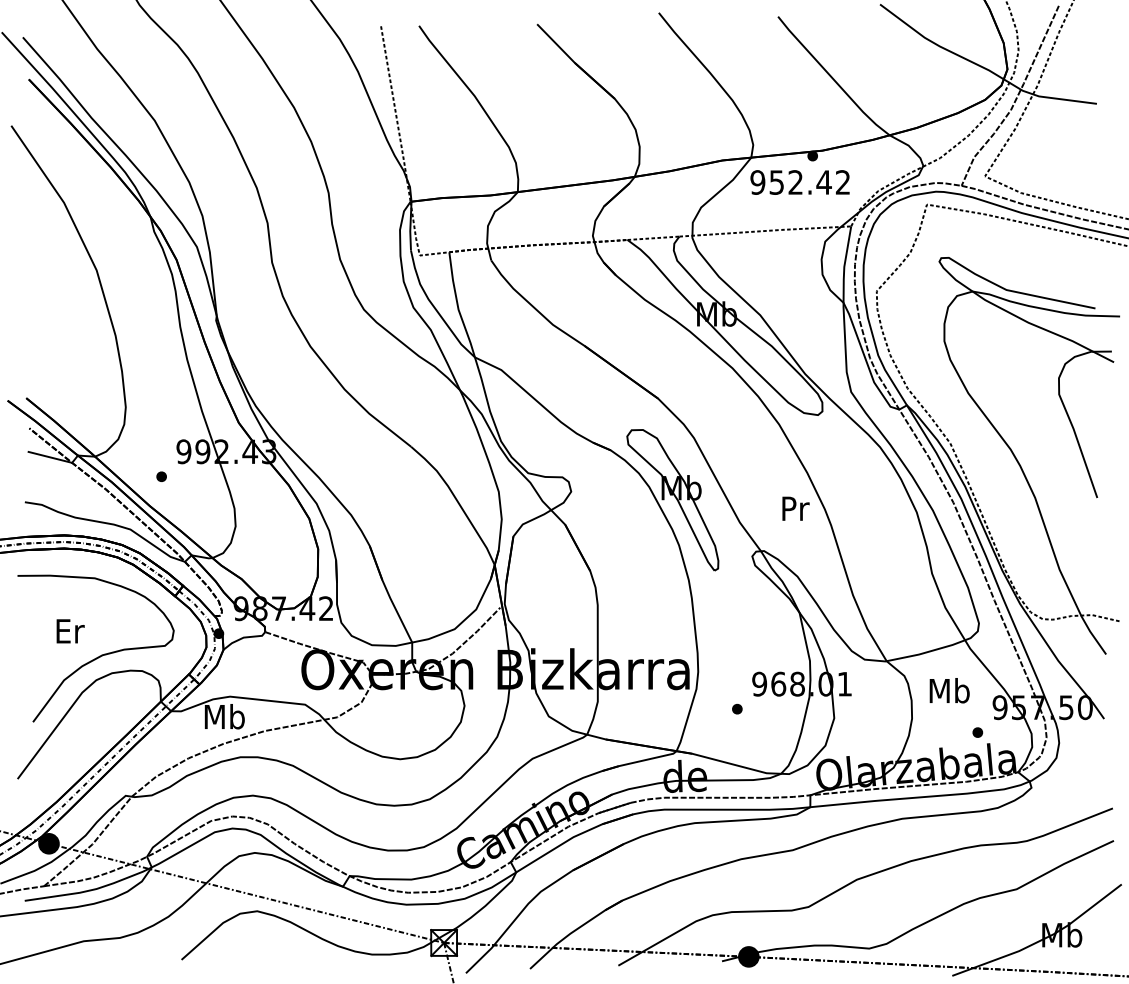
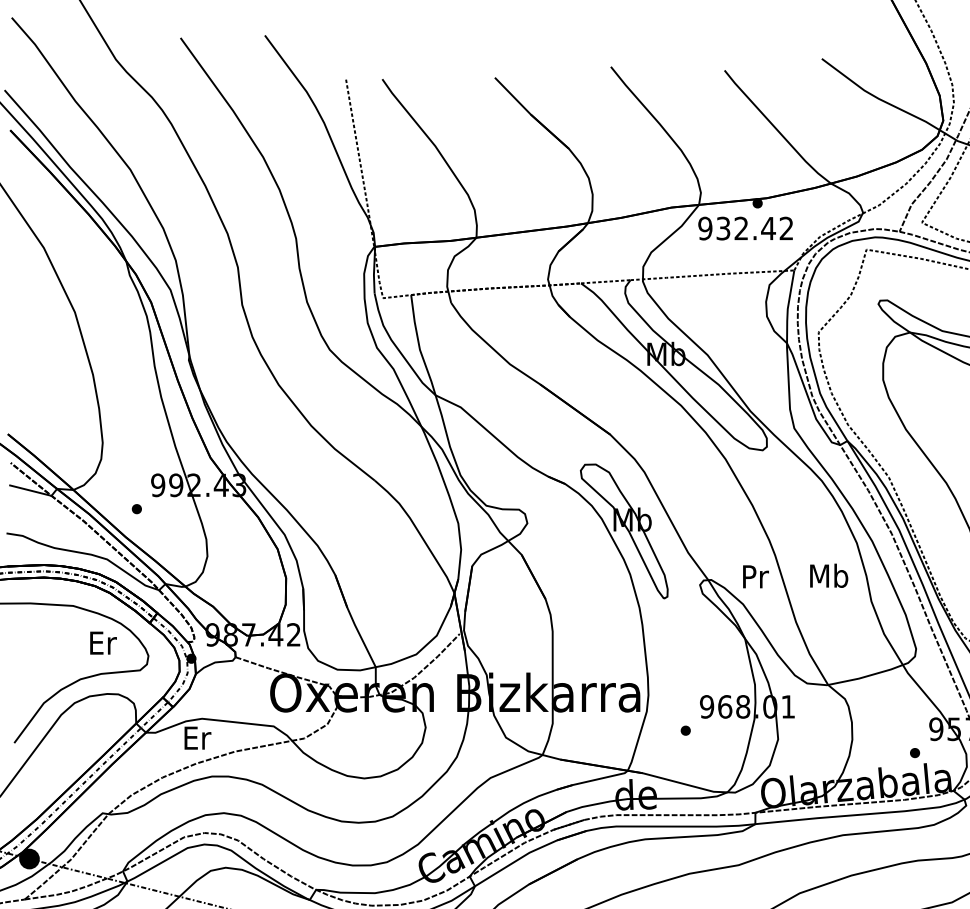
text: (776, 182) -> (723, 228), 952.42 -> 932.42
text: (795, 508) -> (755, 576), moved
text: (70, 631) -> (103, 643), moved
text: (949, 690) -> (828, 575), moved
text: (224, 716) -> (196, 737), Mb -> Er

